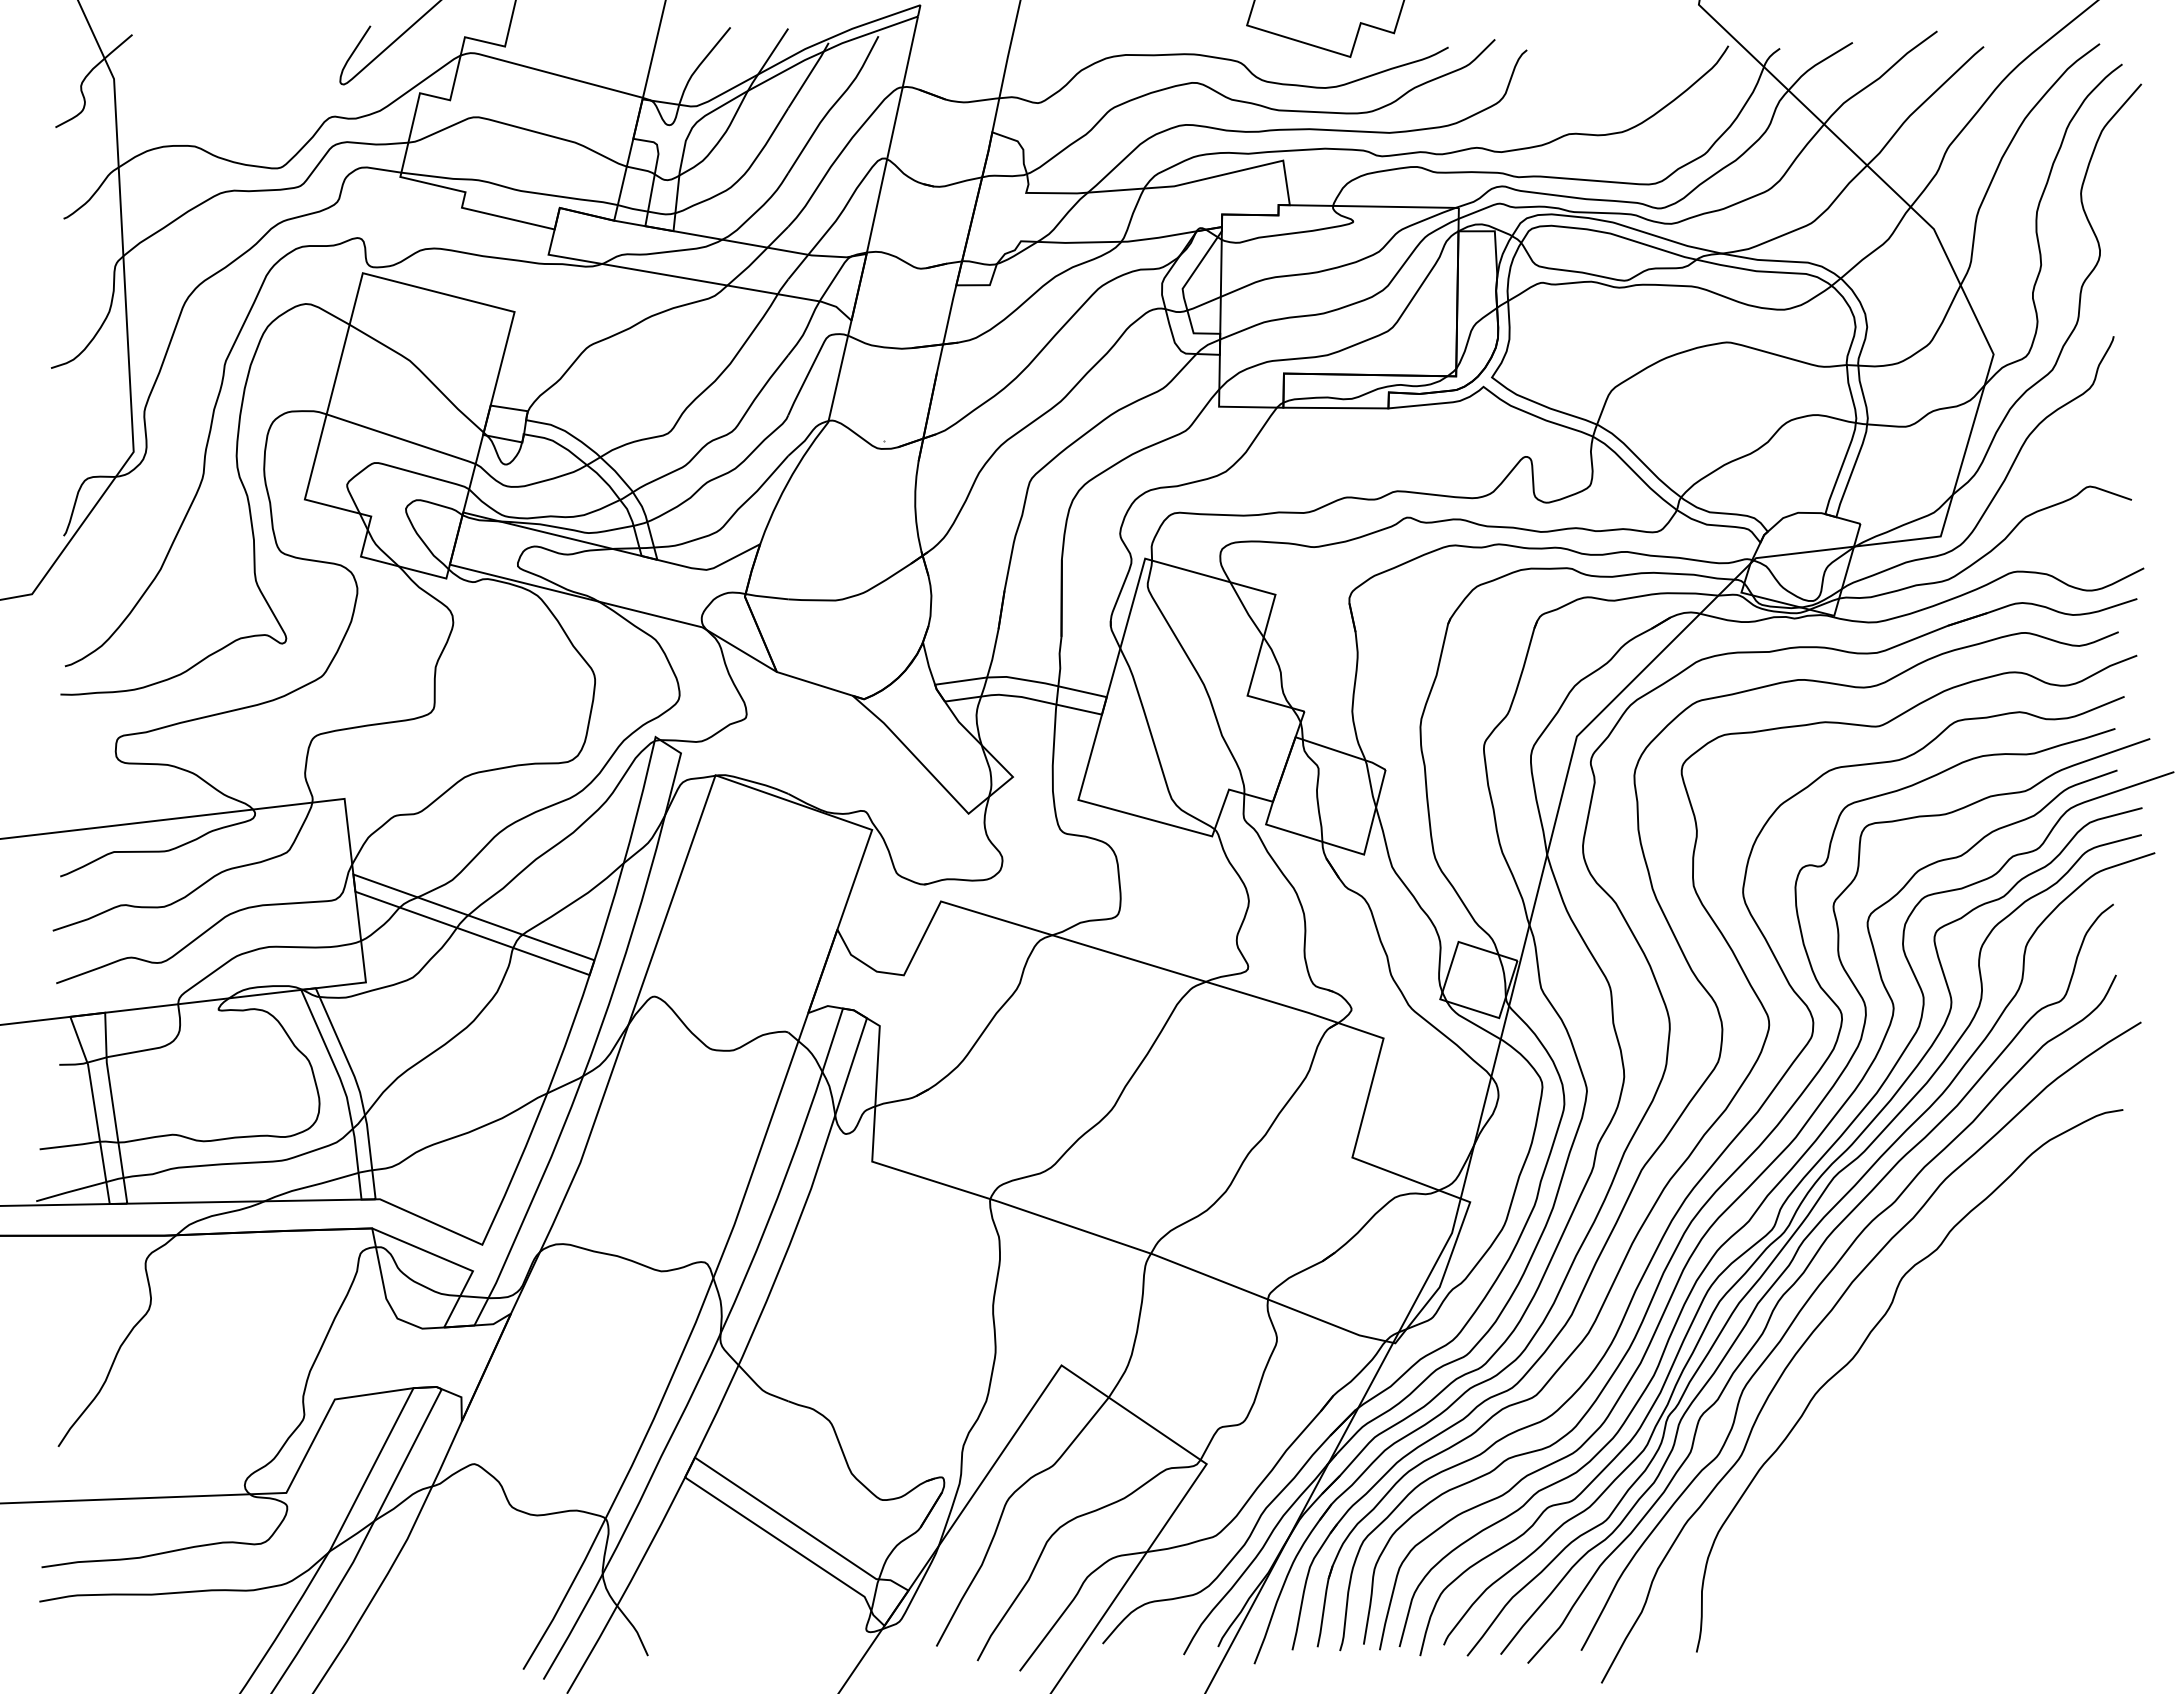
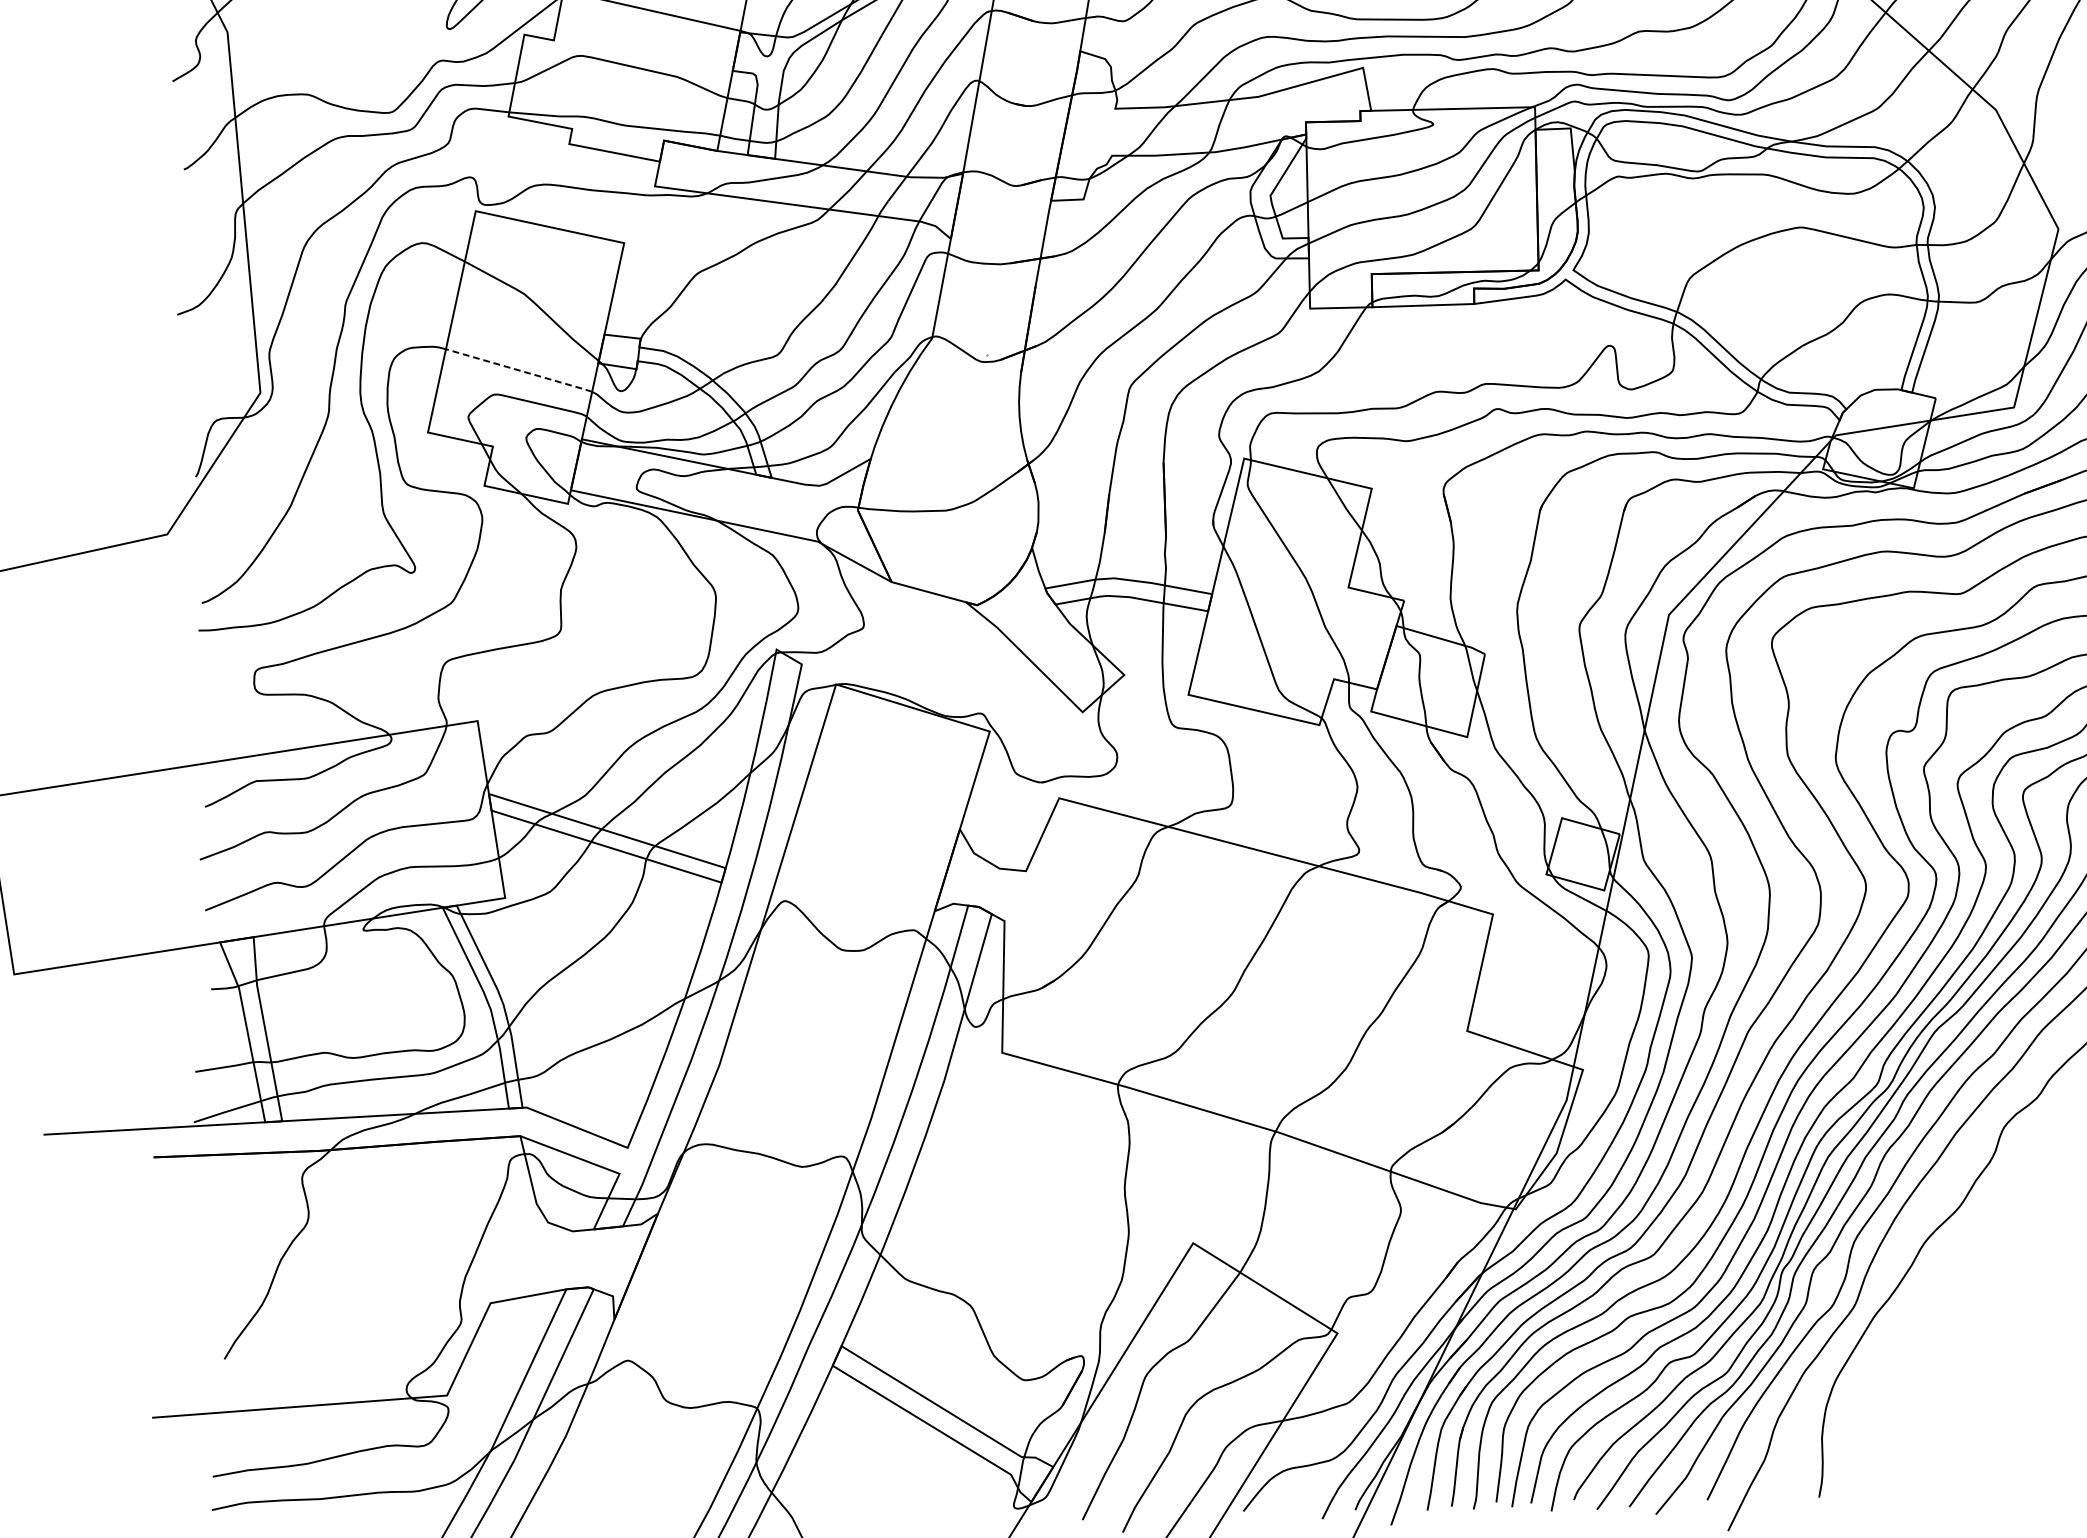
line: (401, 439) -> (519, 370), solid -> dashed

